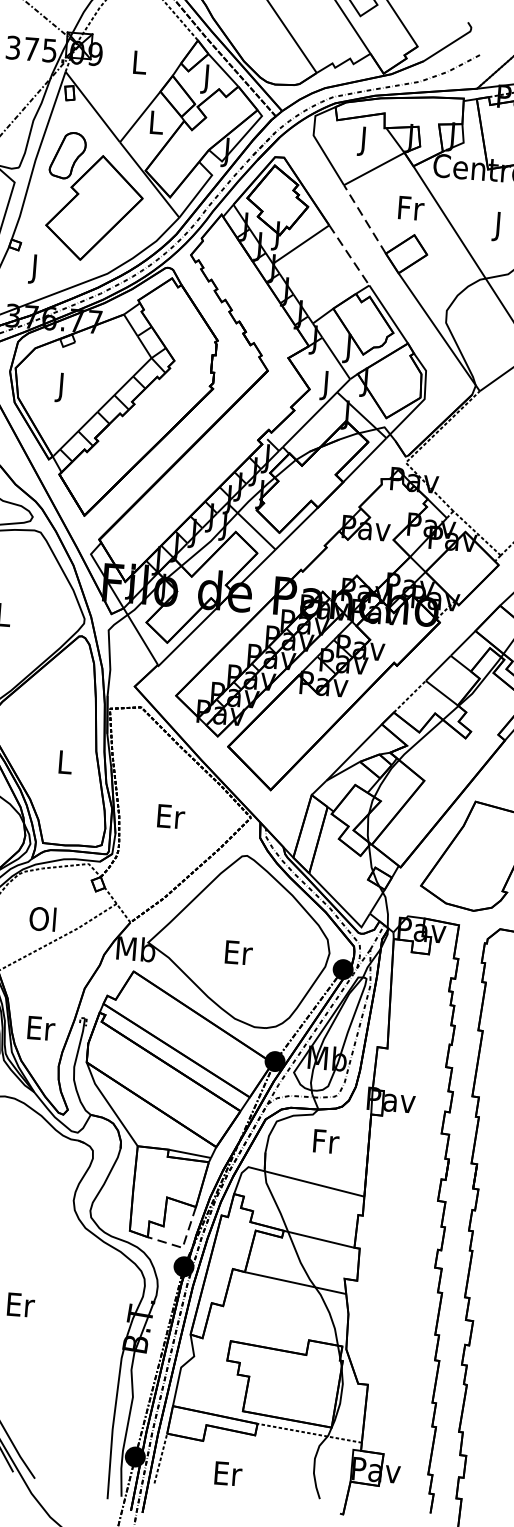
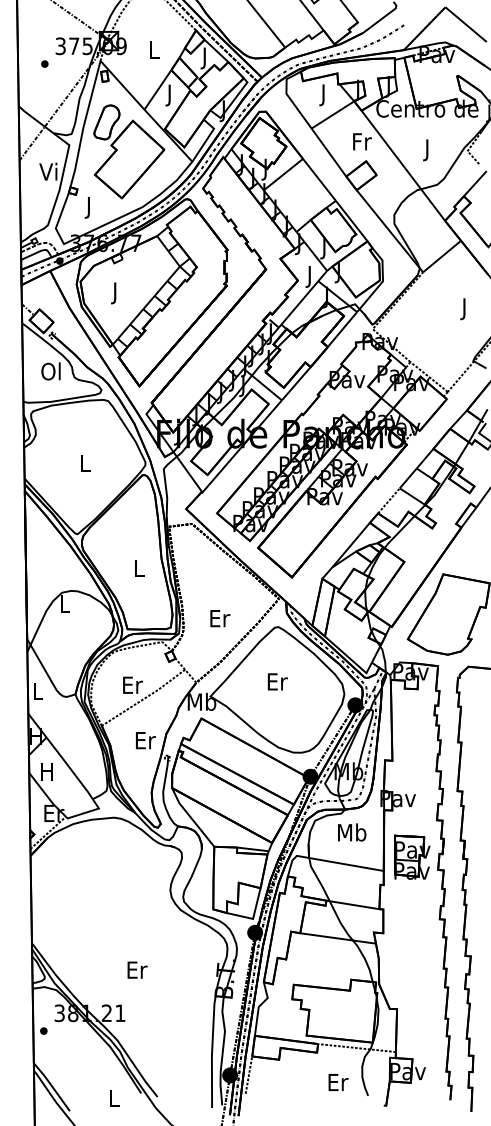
text: (155, 125) -> (169, 95), L -> J
line: (364, 219) -> (328, 152), dashed -> solid
line: (349, 254) -> (319, 179), dashed -> solid
text: (171, 816) -> (220, 618), moved
text: (43, 919) -> (132, 685), Ol -> Er
text: (238, 952) -> (277, 681), moved
text: (40, 1028) -> (145, 740), moved
text: (326, 1141) -> (352, 832), Fr -> Mb
part: (404, 1180) -> (412, 856), added
line: (183, 1245) -> (253, 917), dashed -> solid
text: (228, 1473) -> (338, 1082), moved

